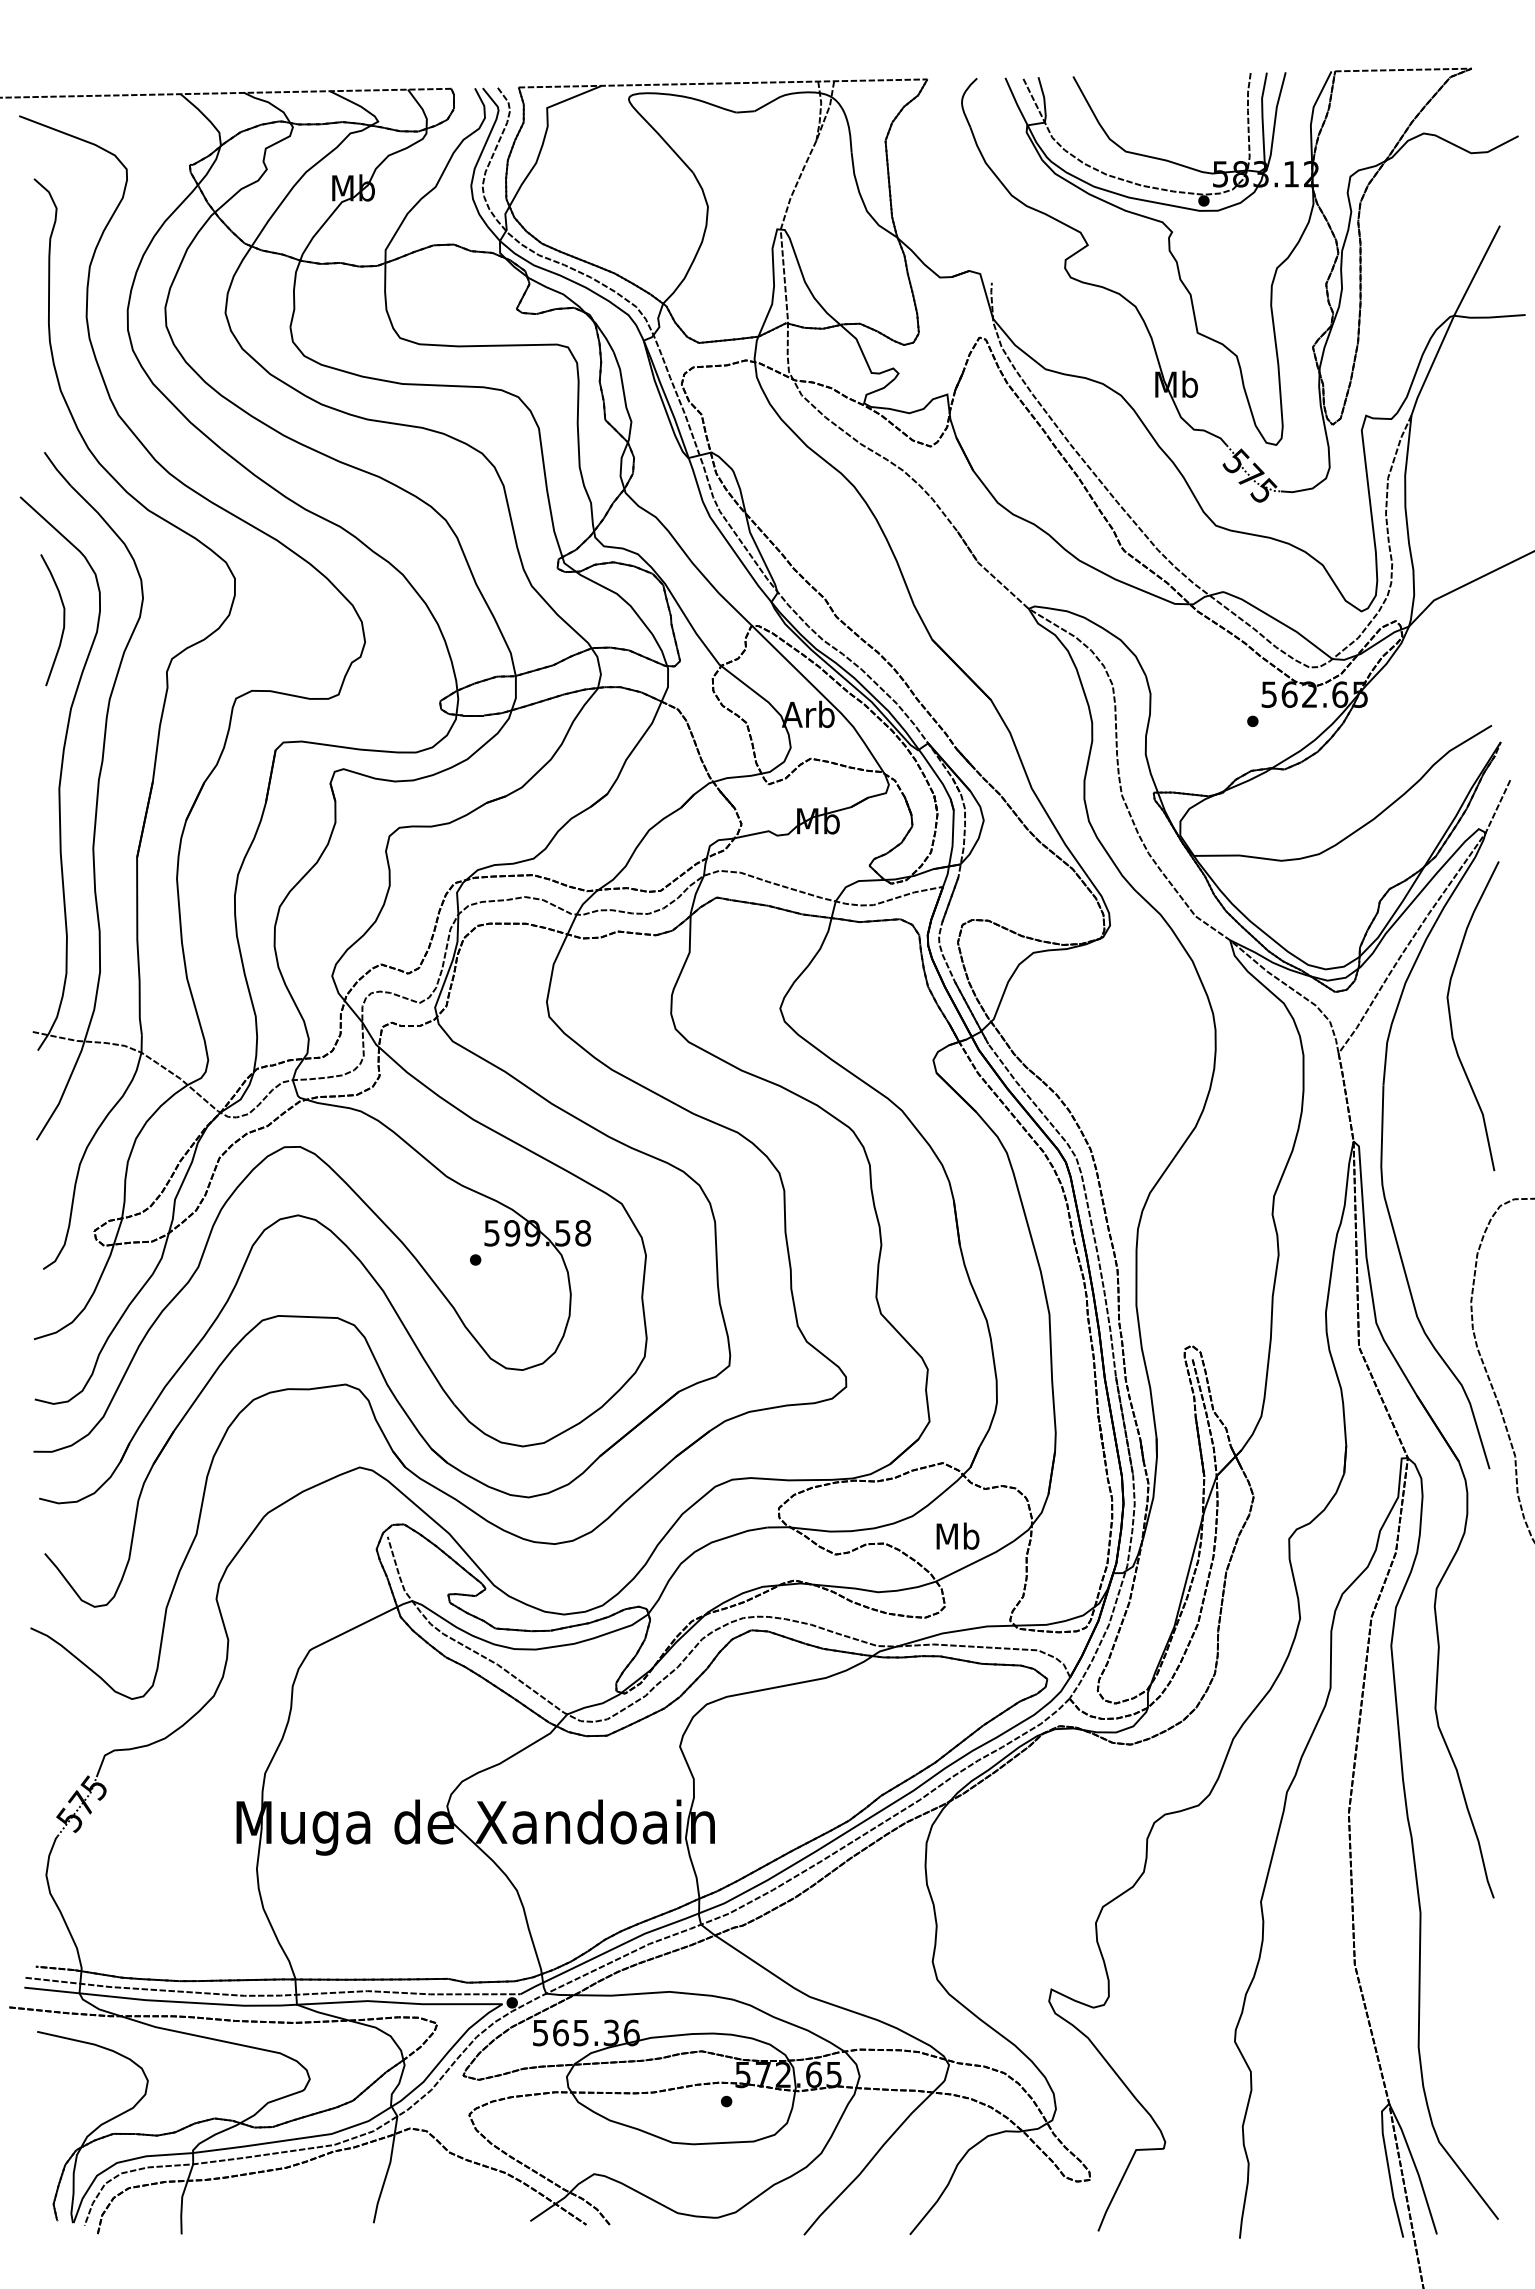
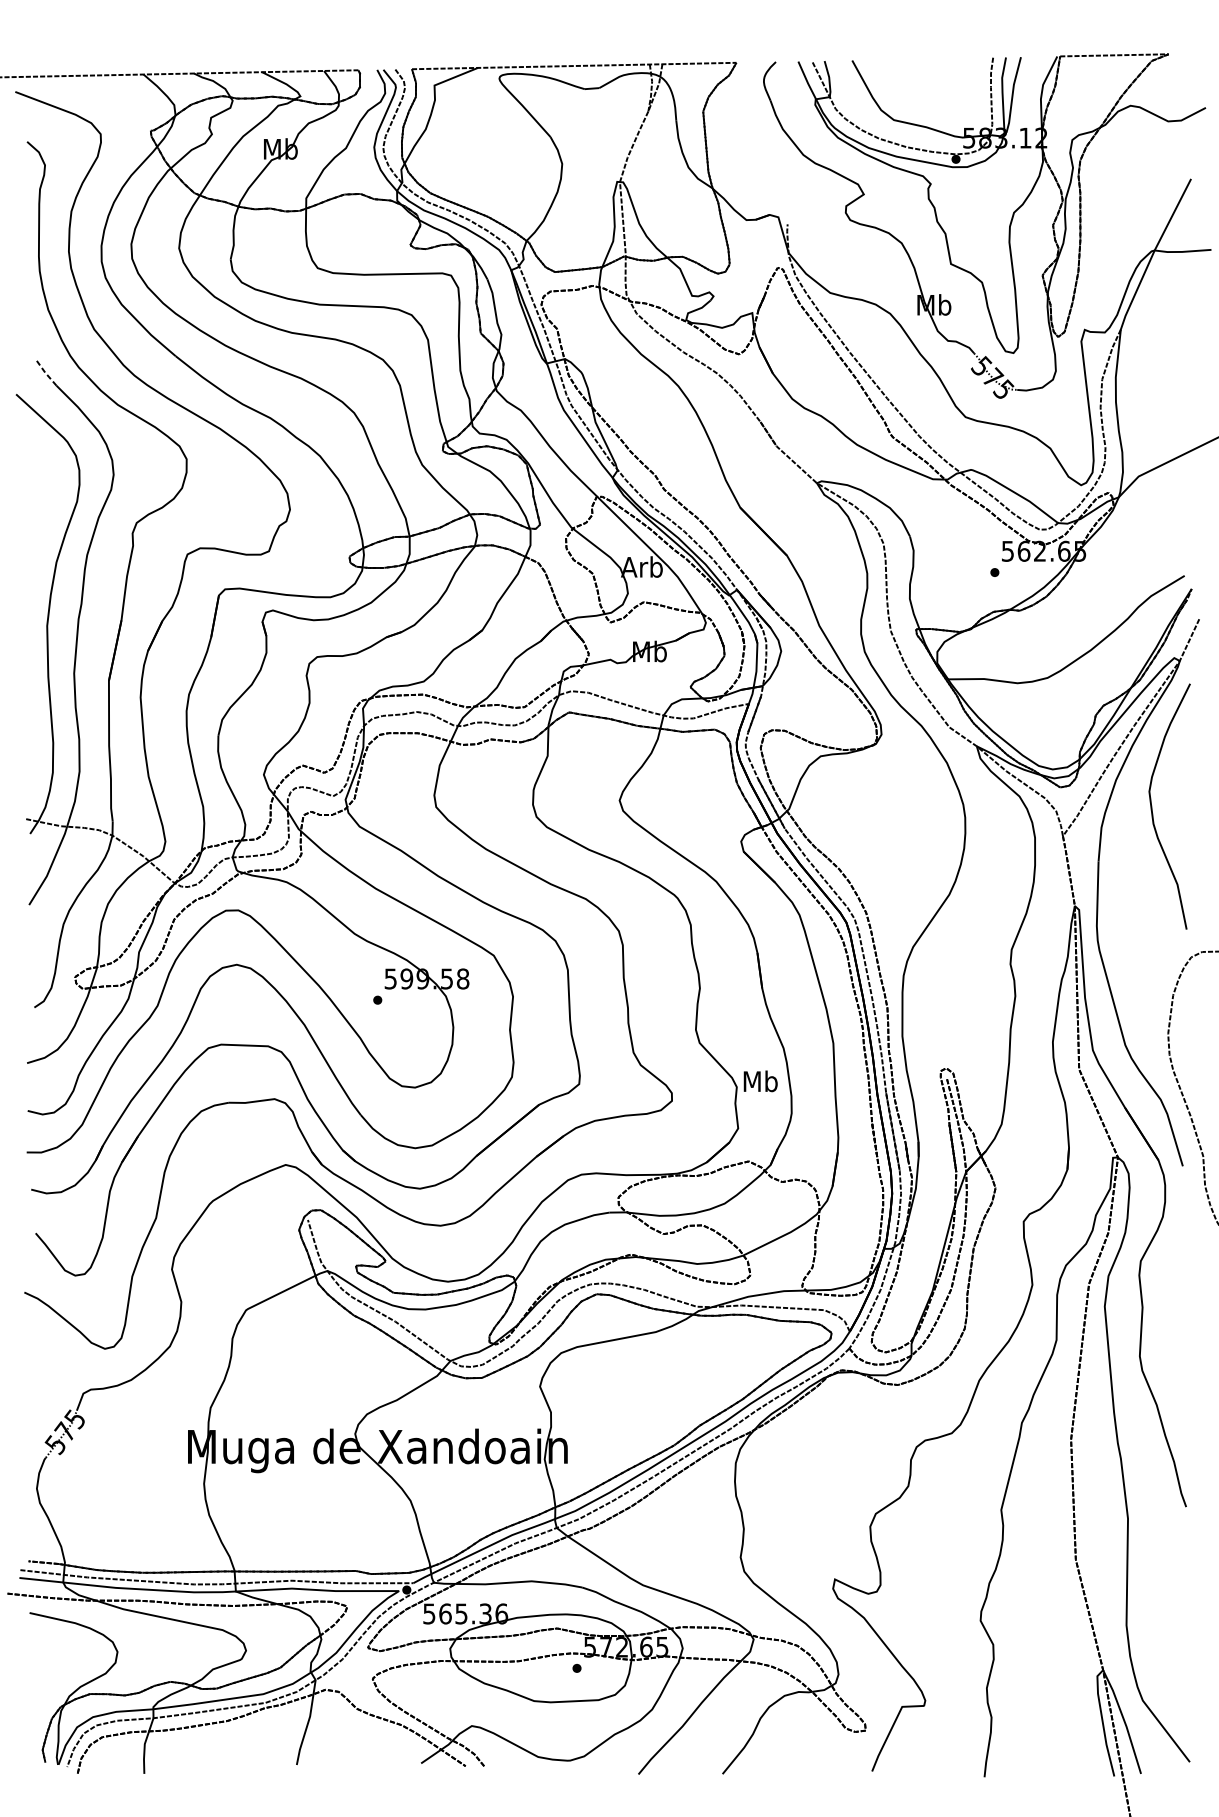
line: (56, 469) -> (44, 372), solid -> dashed
curve: (63, 620) -> (50, 492), removed
text: (957, 1535) -> (760, 1080), moved

